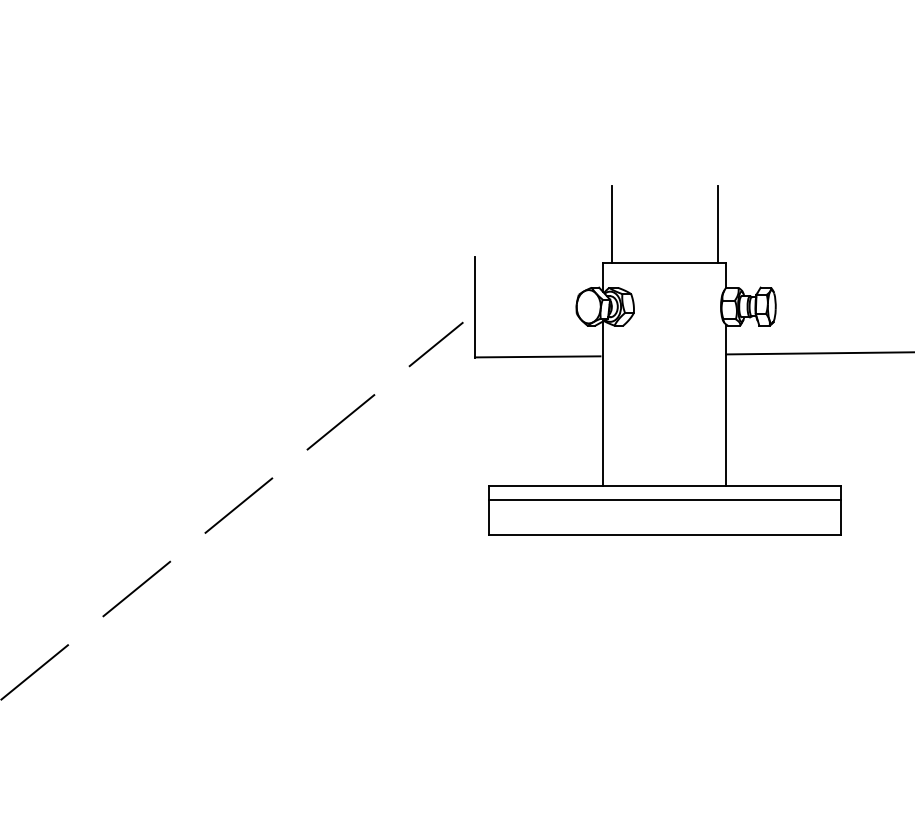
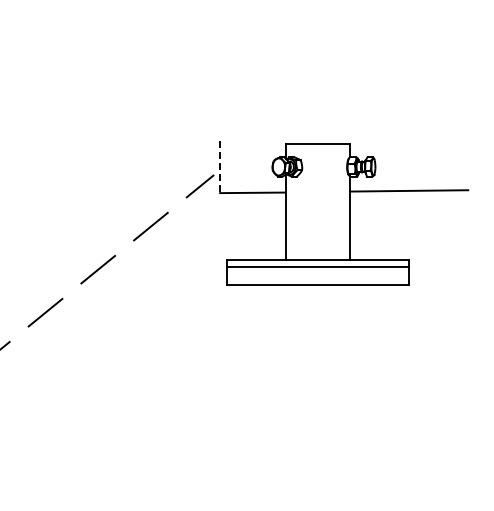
line: (611, 224) -> (290, 124), removed
line: (717, 224) -> (345, 124), removed
line: (473, 307) -> (219, 167), solid -> dashed

